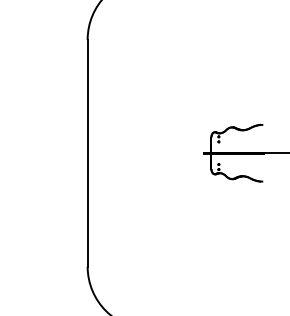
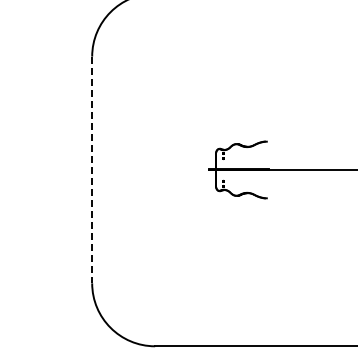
line: (87, 153) -> (92, 170), solid -> dashed

